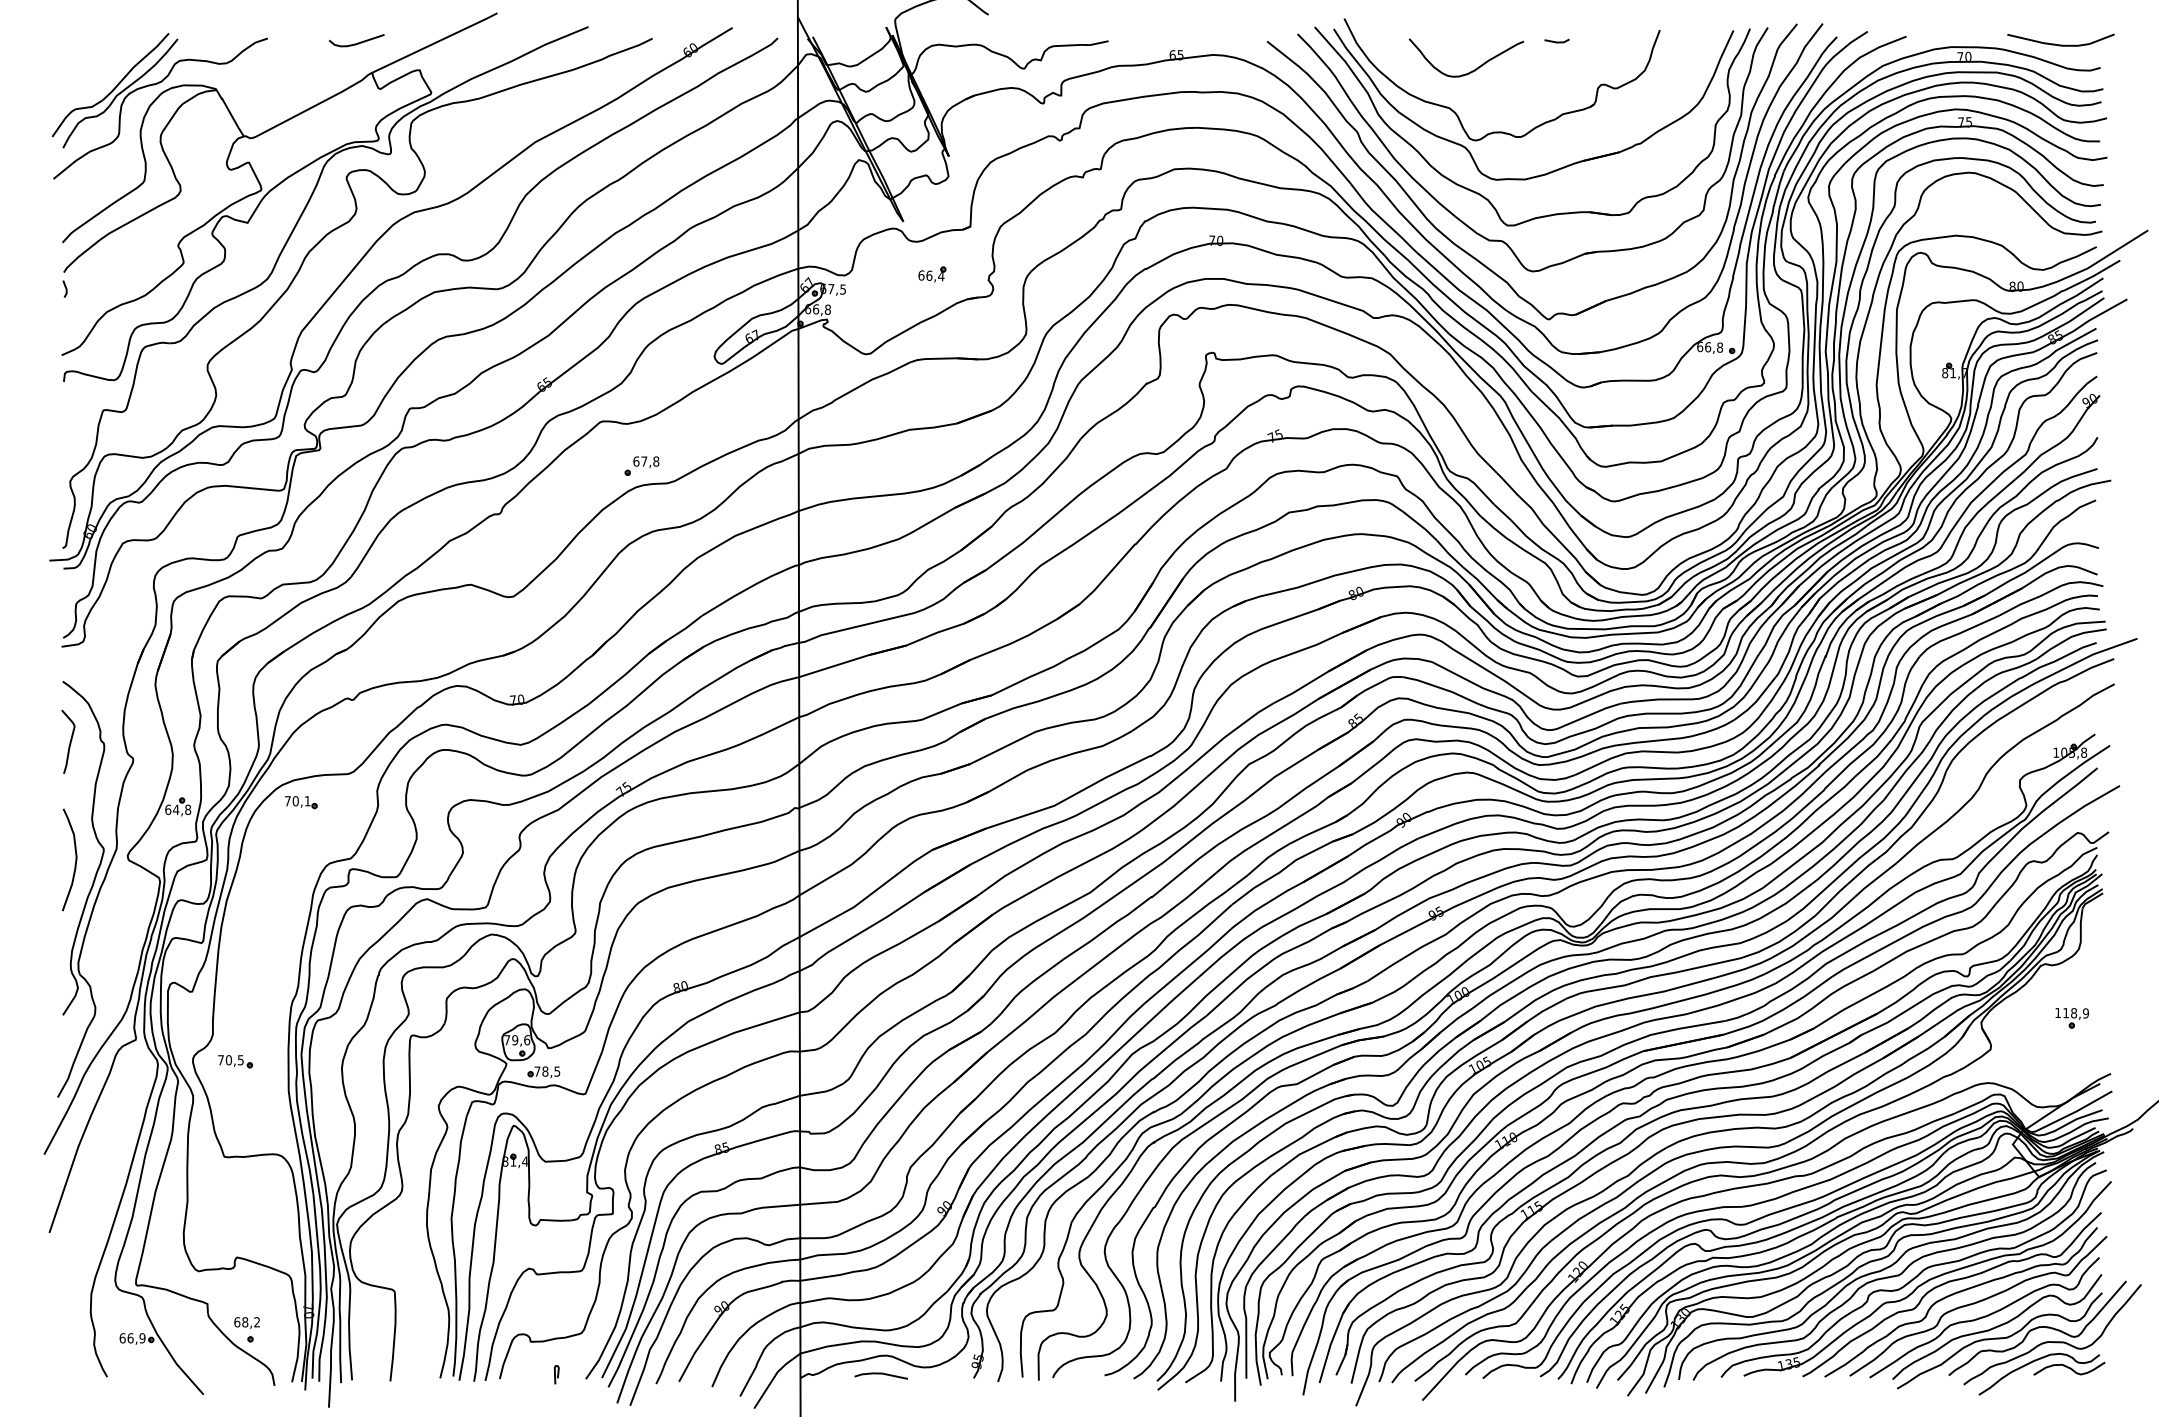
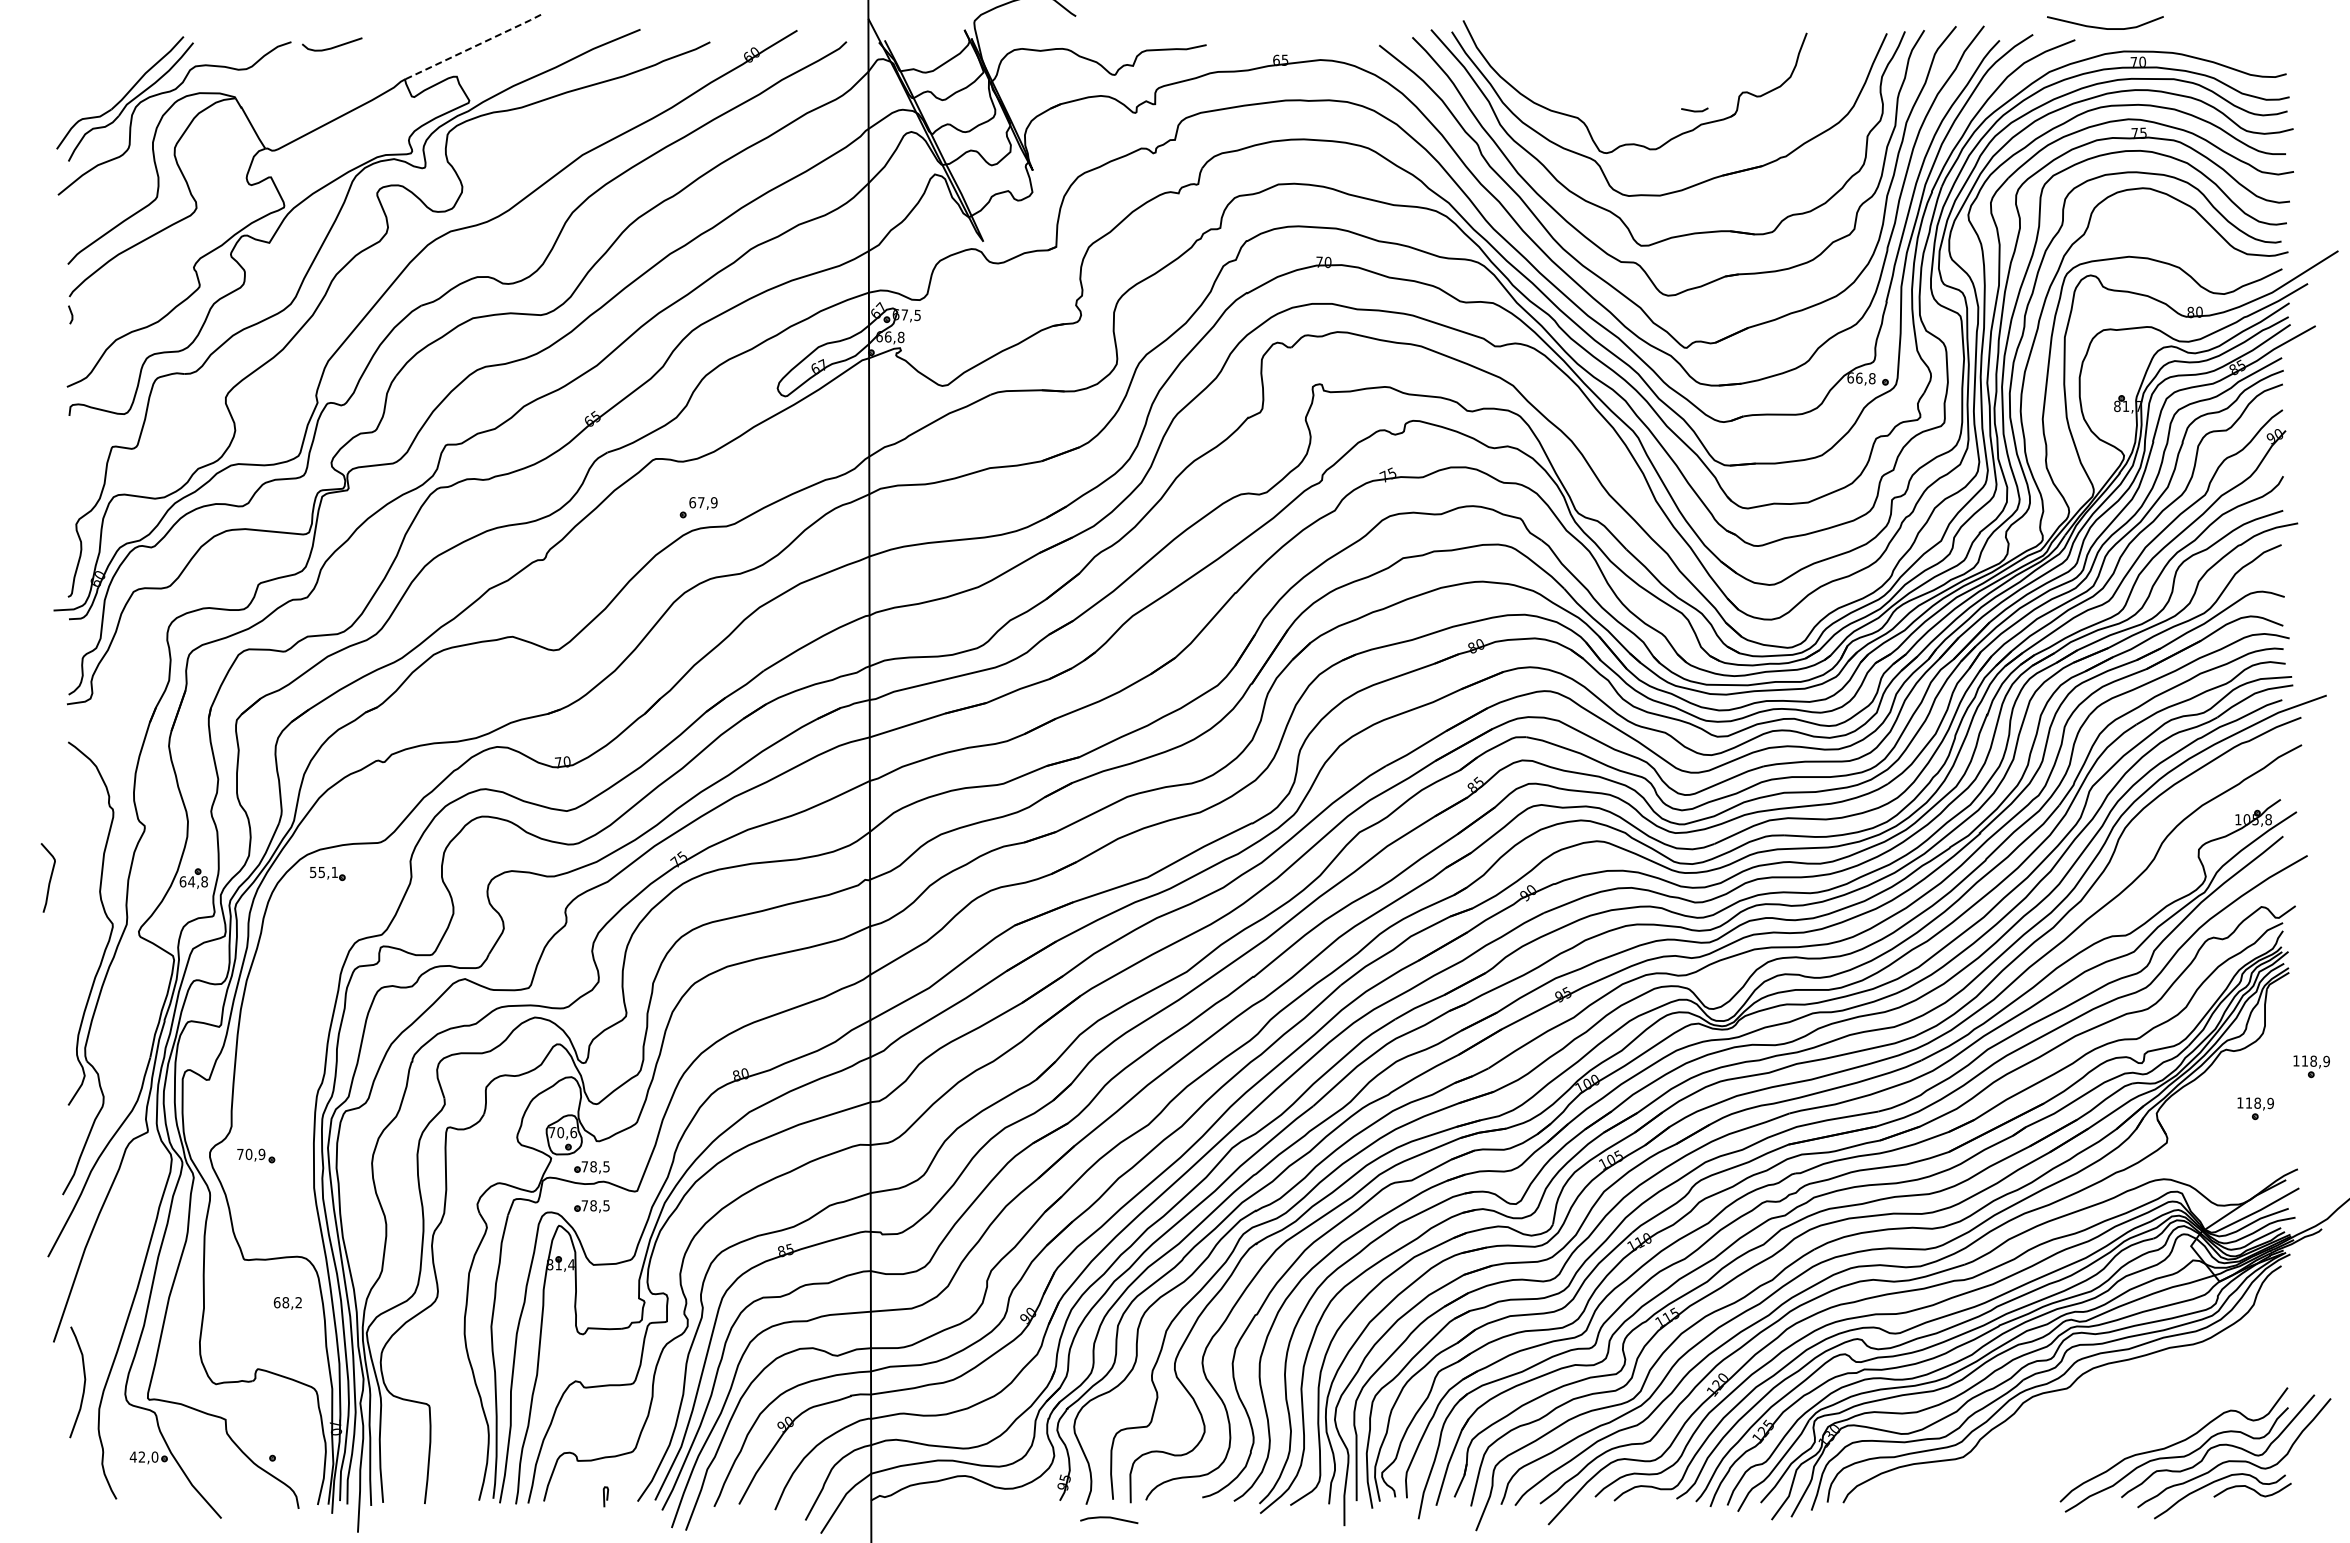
line: (1556, 41) -> (1694, 110), moved
curve: (357, 42) -> (333, 46), moved
line: (436, 42) -> (474, 46), solid -> dashed
curve: (2061, 44) -> (2105, 27), moved
curve: (1471, 70) -> (1601, 77), removed
part: (932, 274) -> (1014, 298), removed
text: (655, 461) -> (713, 502), 67,8 -> 67,9
curve: (69, 742) -> (49, 878), moved
text: (291, 801) -> (317, 872), 70,1 -> 55,1
curve: (75, 860) -> (83, 1383), moved
part: (2123, 979) -> (2311, 1066), added
text: (515, 1040) -> (560, 1132), 79,6 -> 70,6
text: (240, 1059) -> (261, 1153), 70,5 -> 70,9
part: (543, 1108) -> (591, 1206), added
part: (1915, 1273) -> (2085, 1386), removed
text: (246, 1323) -> (287, 1303), moved
text: (131, 1337) -> (143, 1456), 66,9 -> 42,0
line: (881, 1374) -> (1109, 1518), moved

